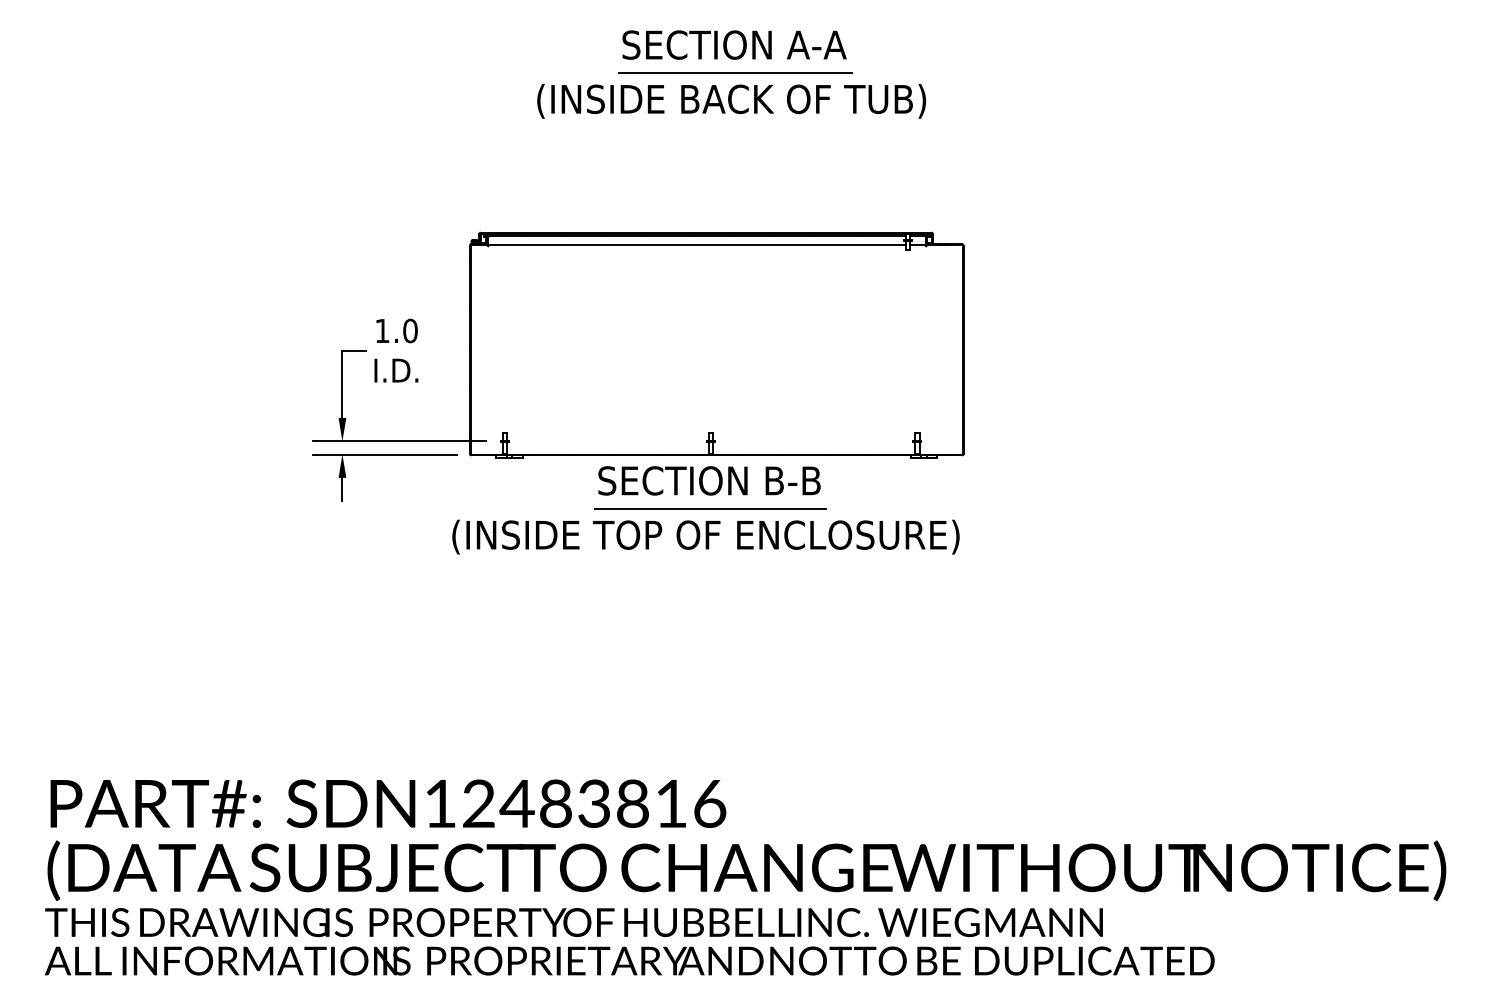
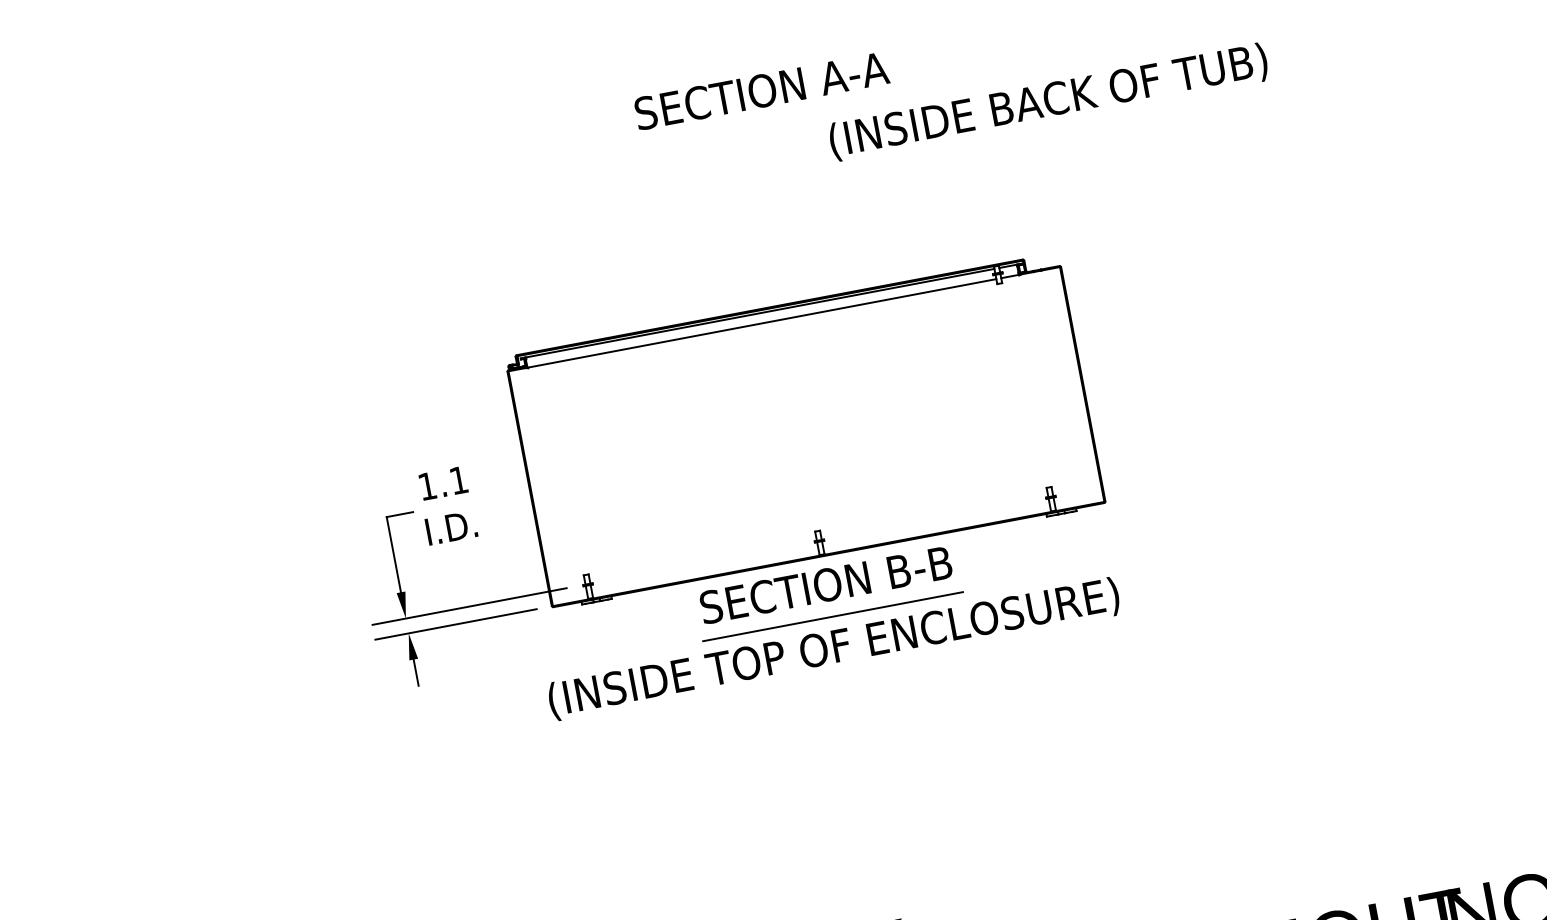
line: (734, 73) -> (767, 122), removed
text: (731, 101) -> (1048, 102), moved
text: (410, 330) -> (458, 479), 1.0 -> 1.1

